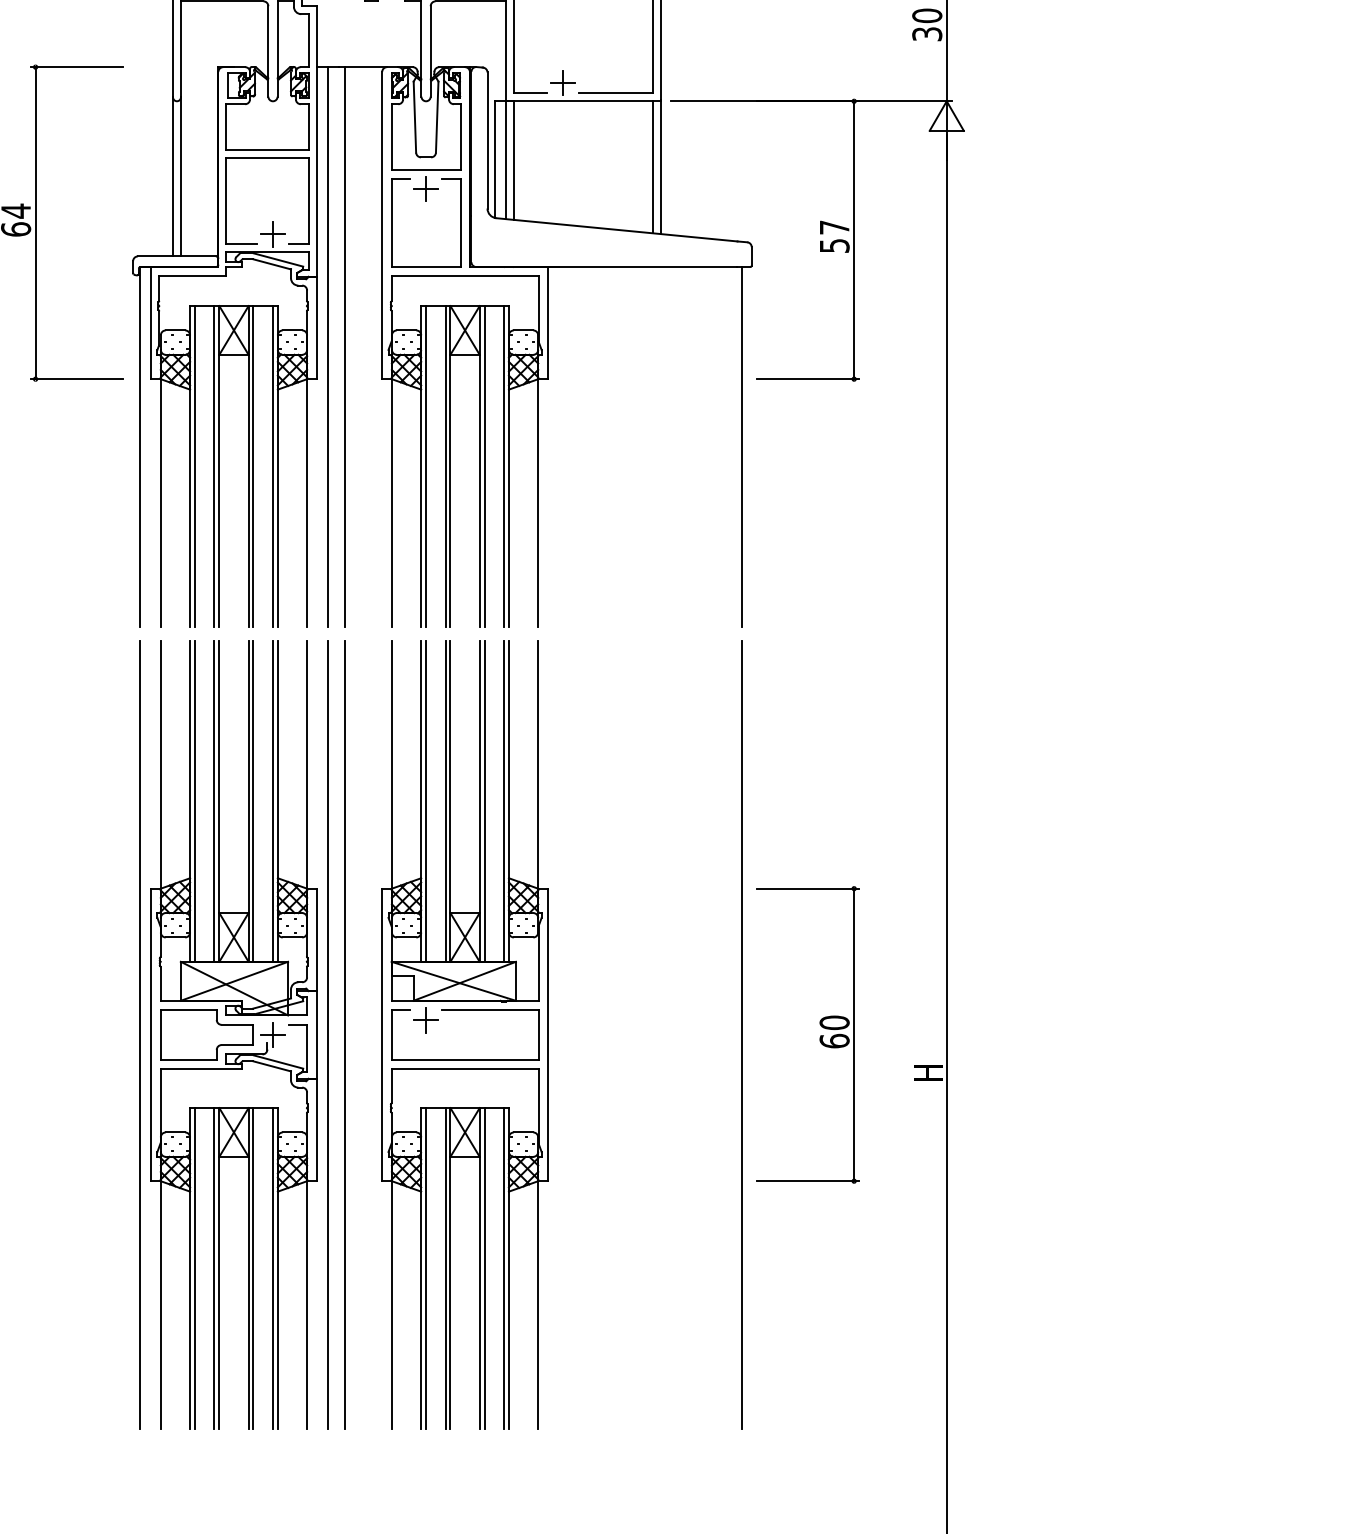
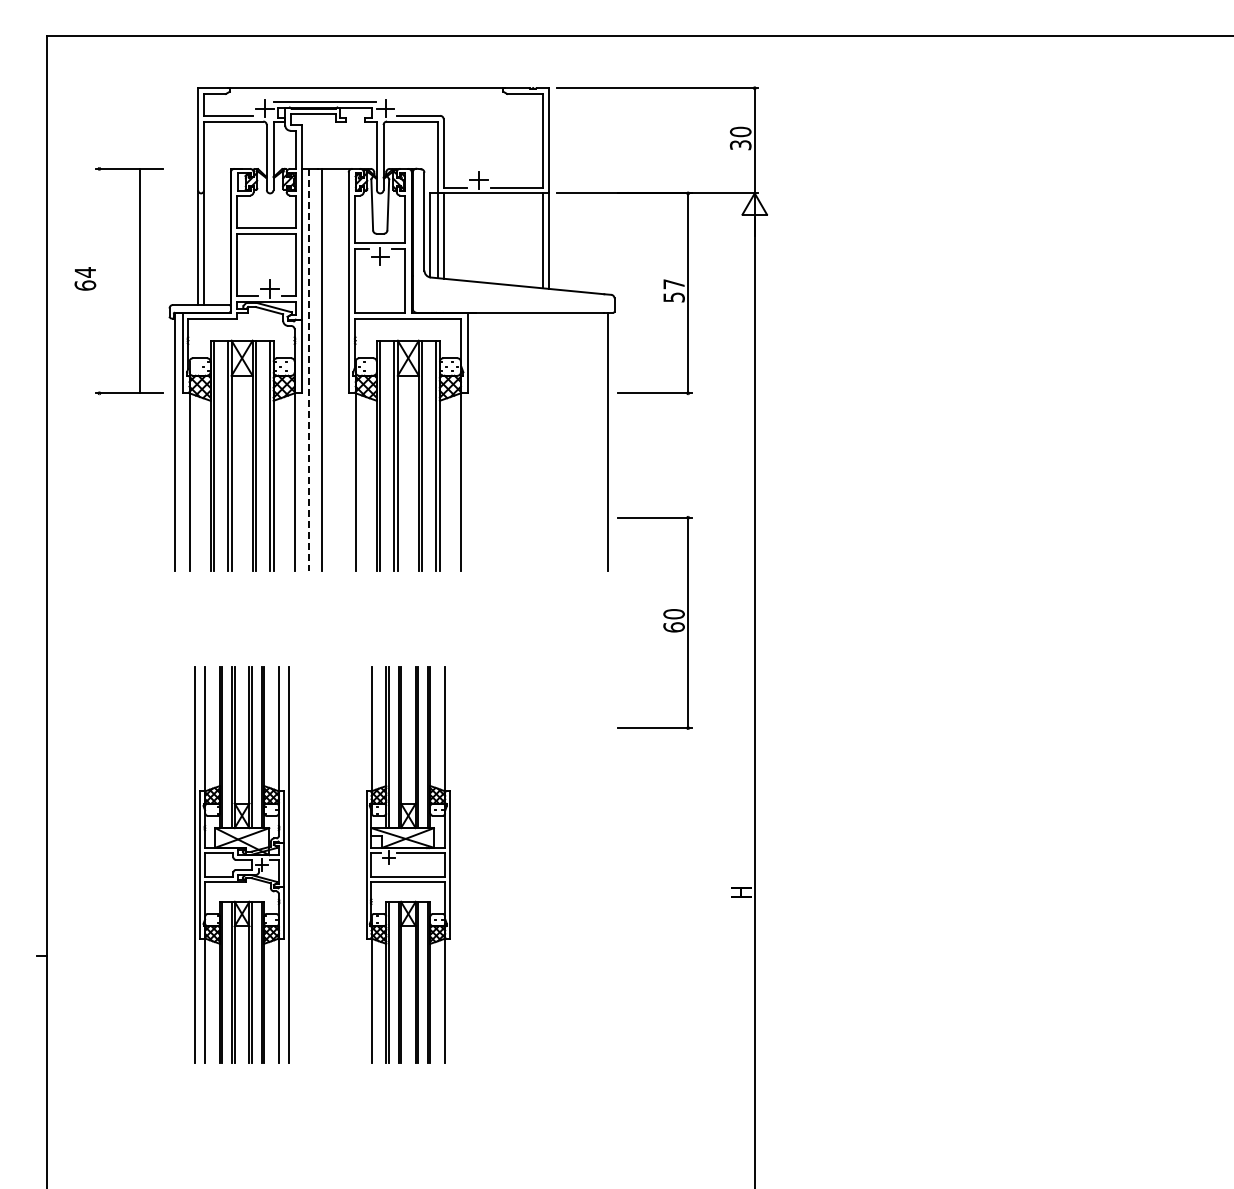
line: (35, 222) -> (140, 280), moved
line: (327, 347) -> (309, 370), solid -> dashed
part: (233, 1034) -> (241, 864), size x0.7
line: (344, 1034) -> (321, 864), removed
part: (465, 1034) -> (408, 864), size x0.7
line: (742, 1034) -> (607, 864), removed
part: (819, 1037) -> (663, 624), moved

